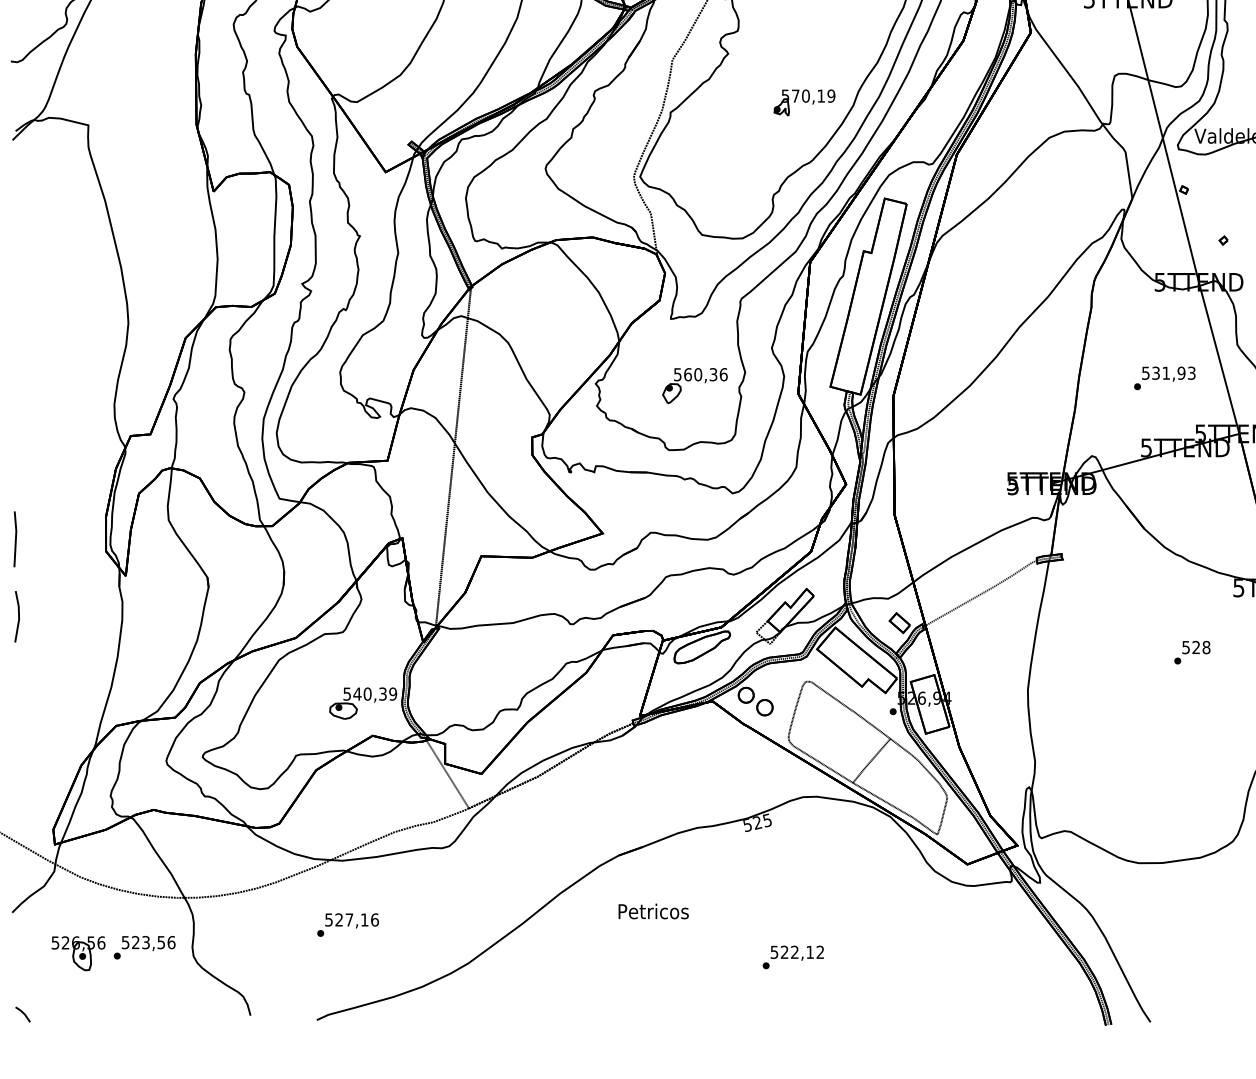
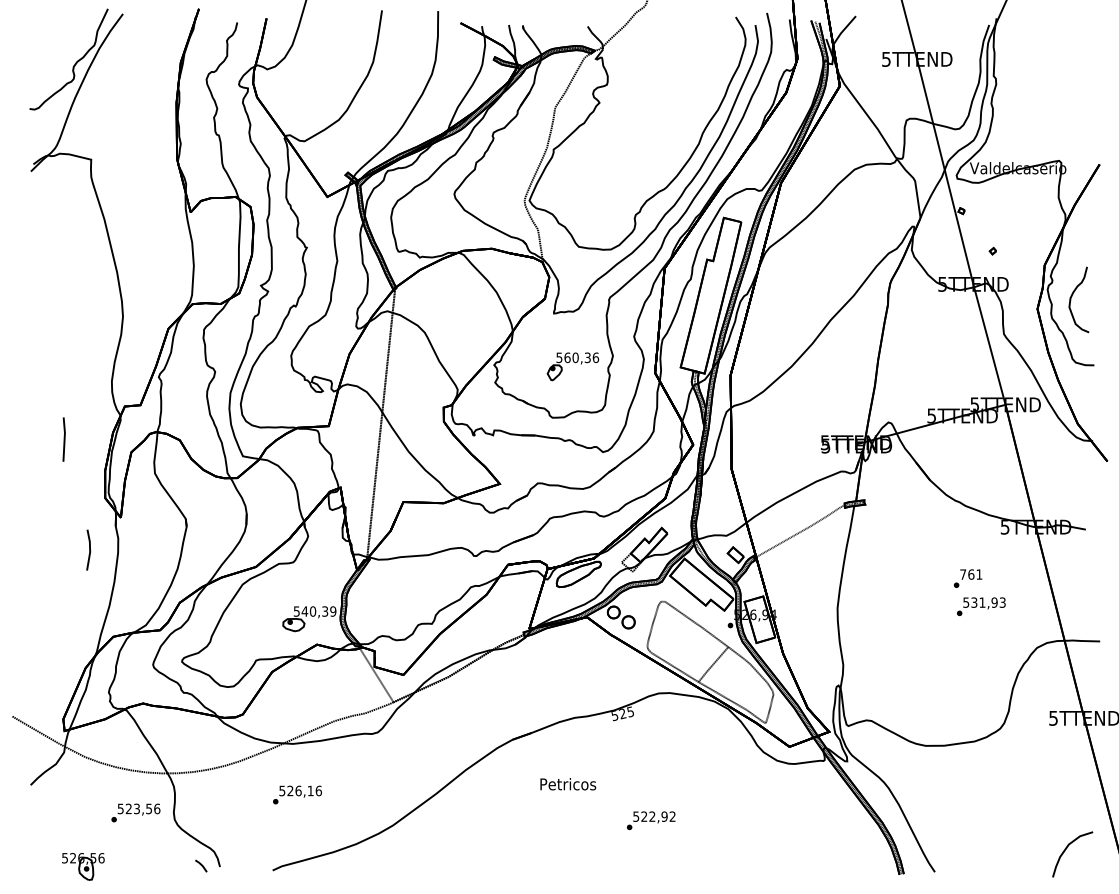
part: (803, 102) -> (659, 141), removed
text: (1165, 378) -> (981, 606), moved
line: (14, 539) -> (63, 439), moved
line: (18, 616) -> (89, 549), moved
text: (1196, 647) -> (971, 574), 528 -> 761
text: (653, 911) -> (568, 784), moved
text: (349, 919) -> (298, 790), 527,16 -> 526,16
text: (810, 952) -> (664, 816), 522,12 -> 522,92
part: (78, 953) -> (83, 866), moved
line: (23, 1013) -> (201, 865), moved

